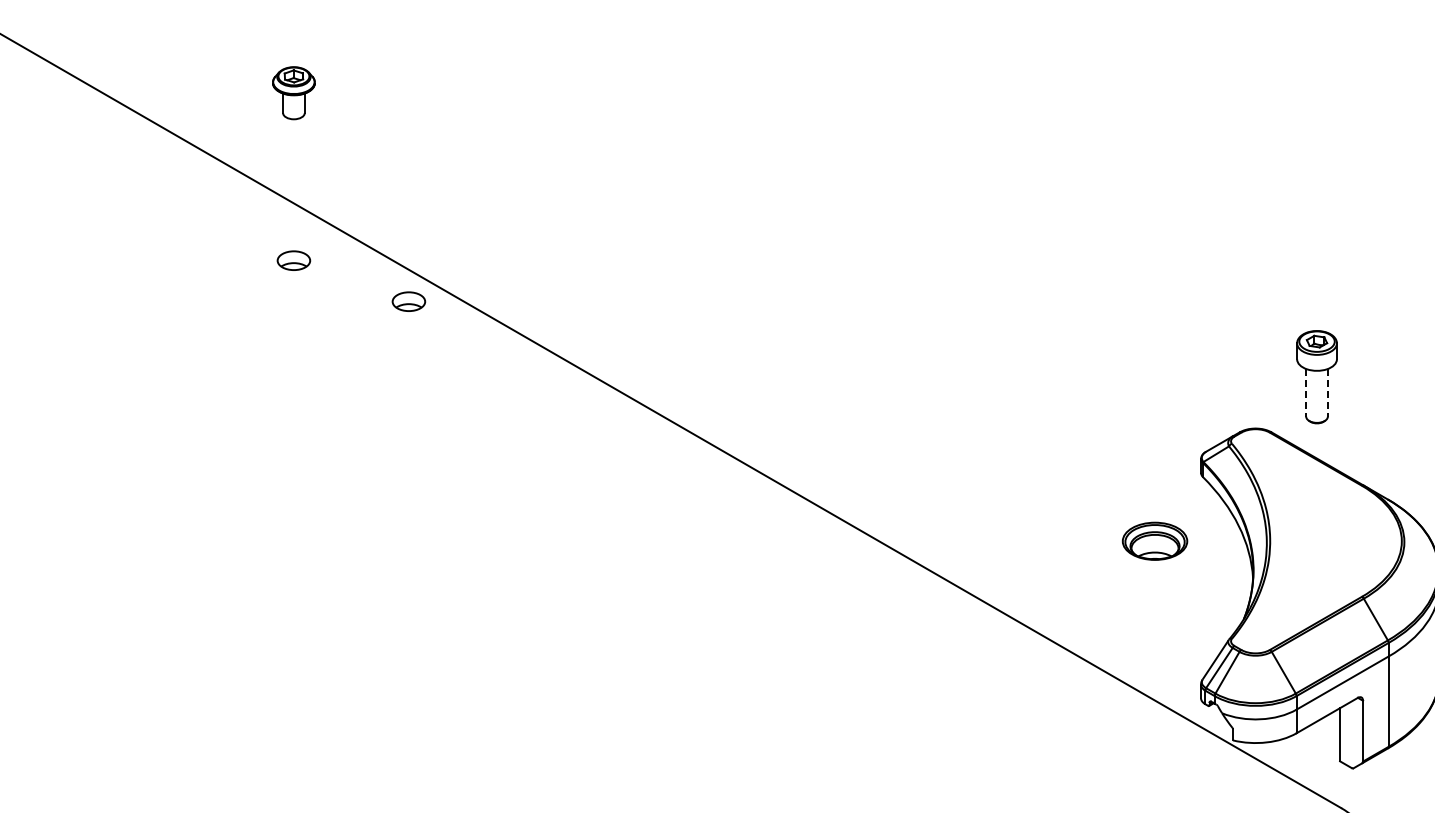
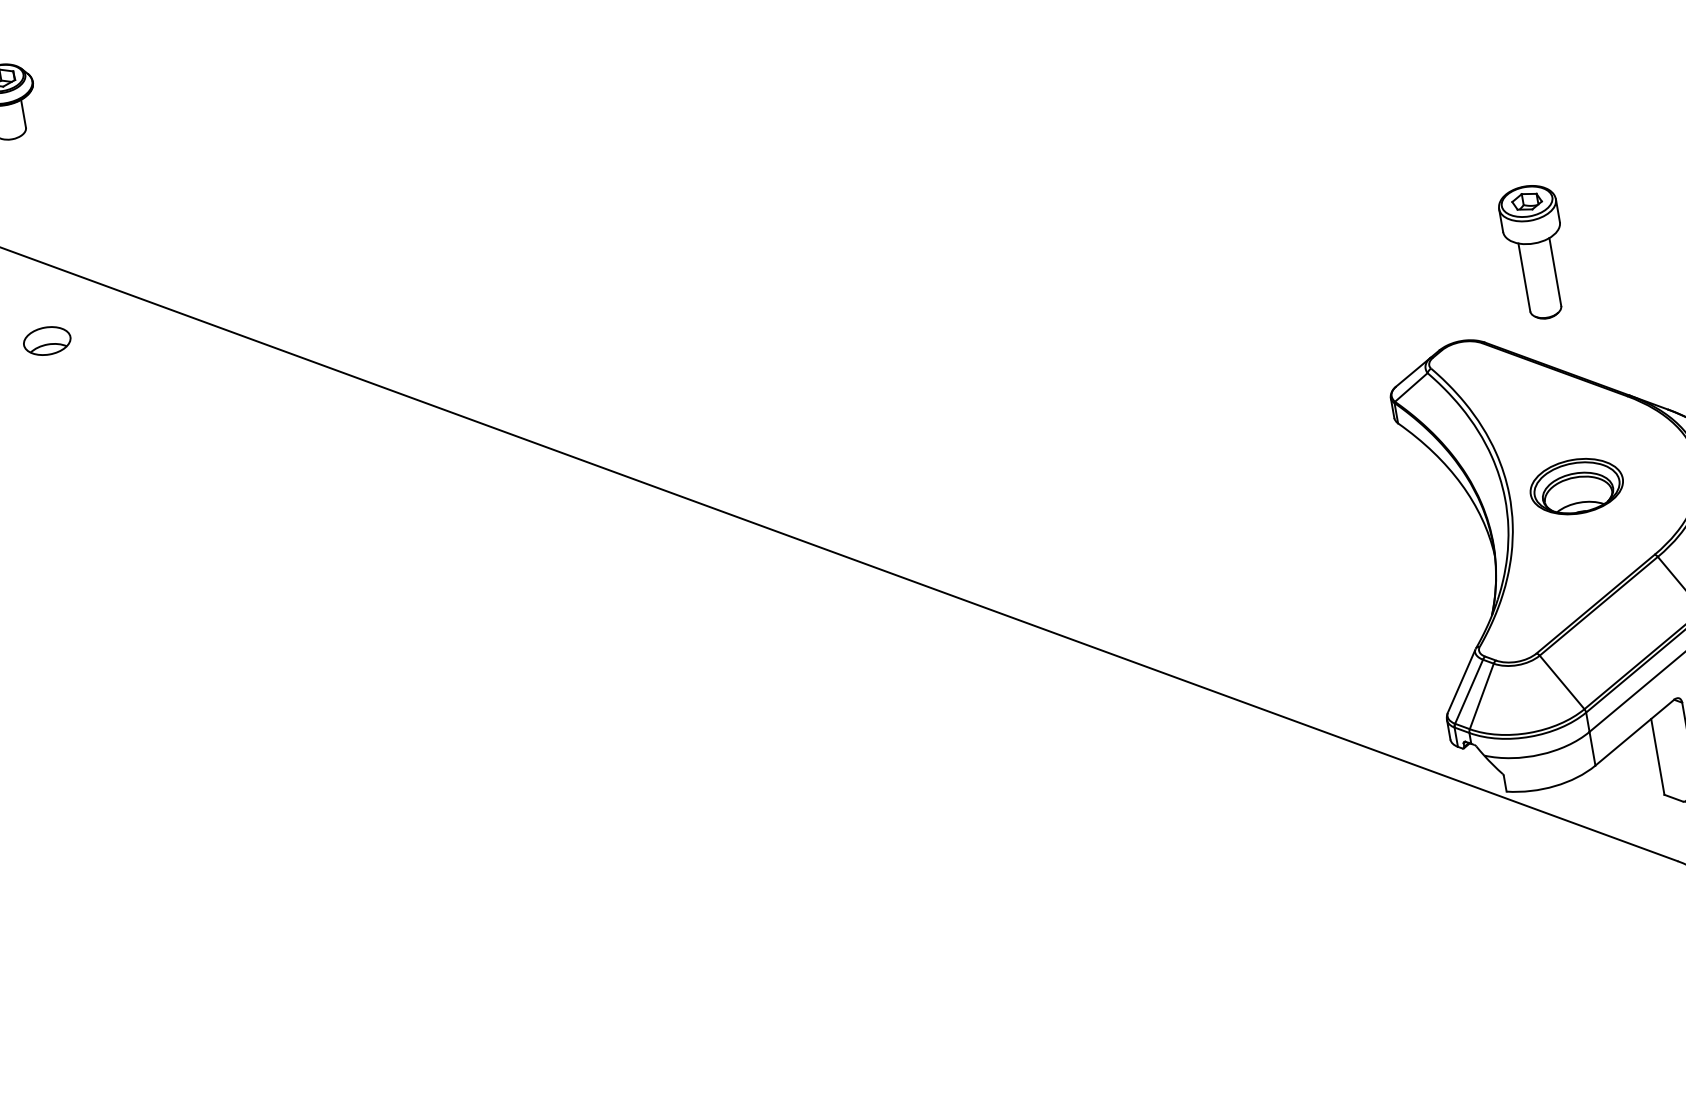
part: (408, 301) -> (220, 370), removed
line: (1306, 392) -> (1524, 276), dashed -> solid
line: (1327, 392) -> (1554, 271), dashed -> solid
part: (1154, 540) -> (1575, 485), moved

